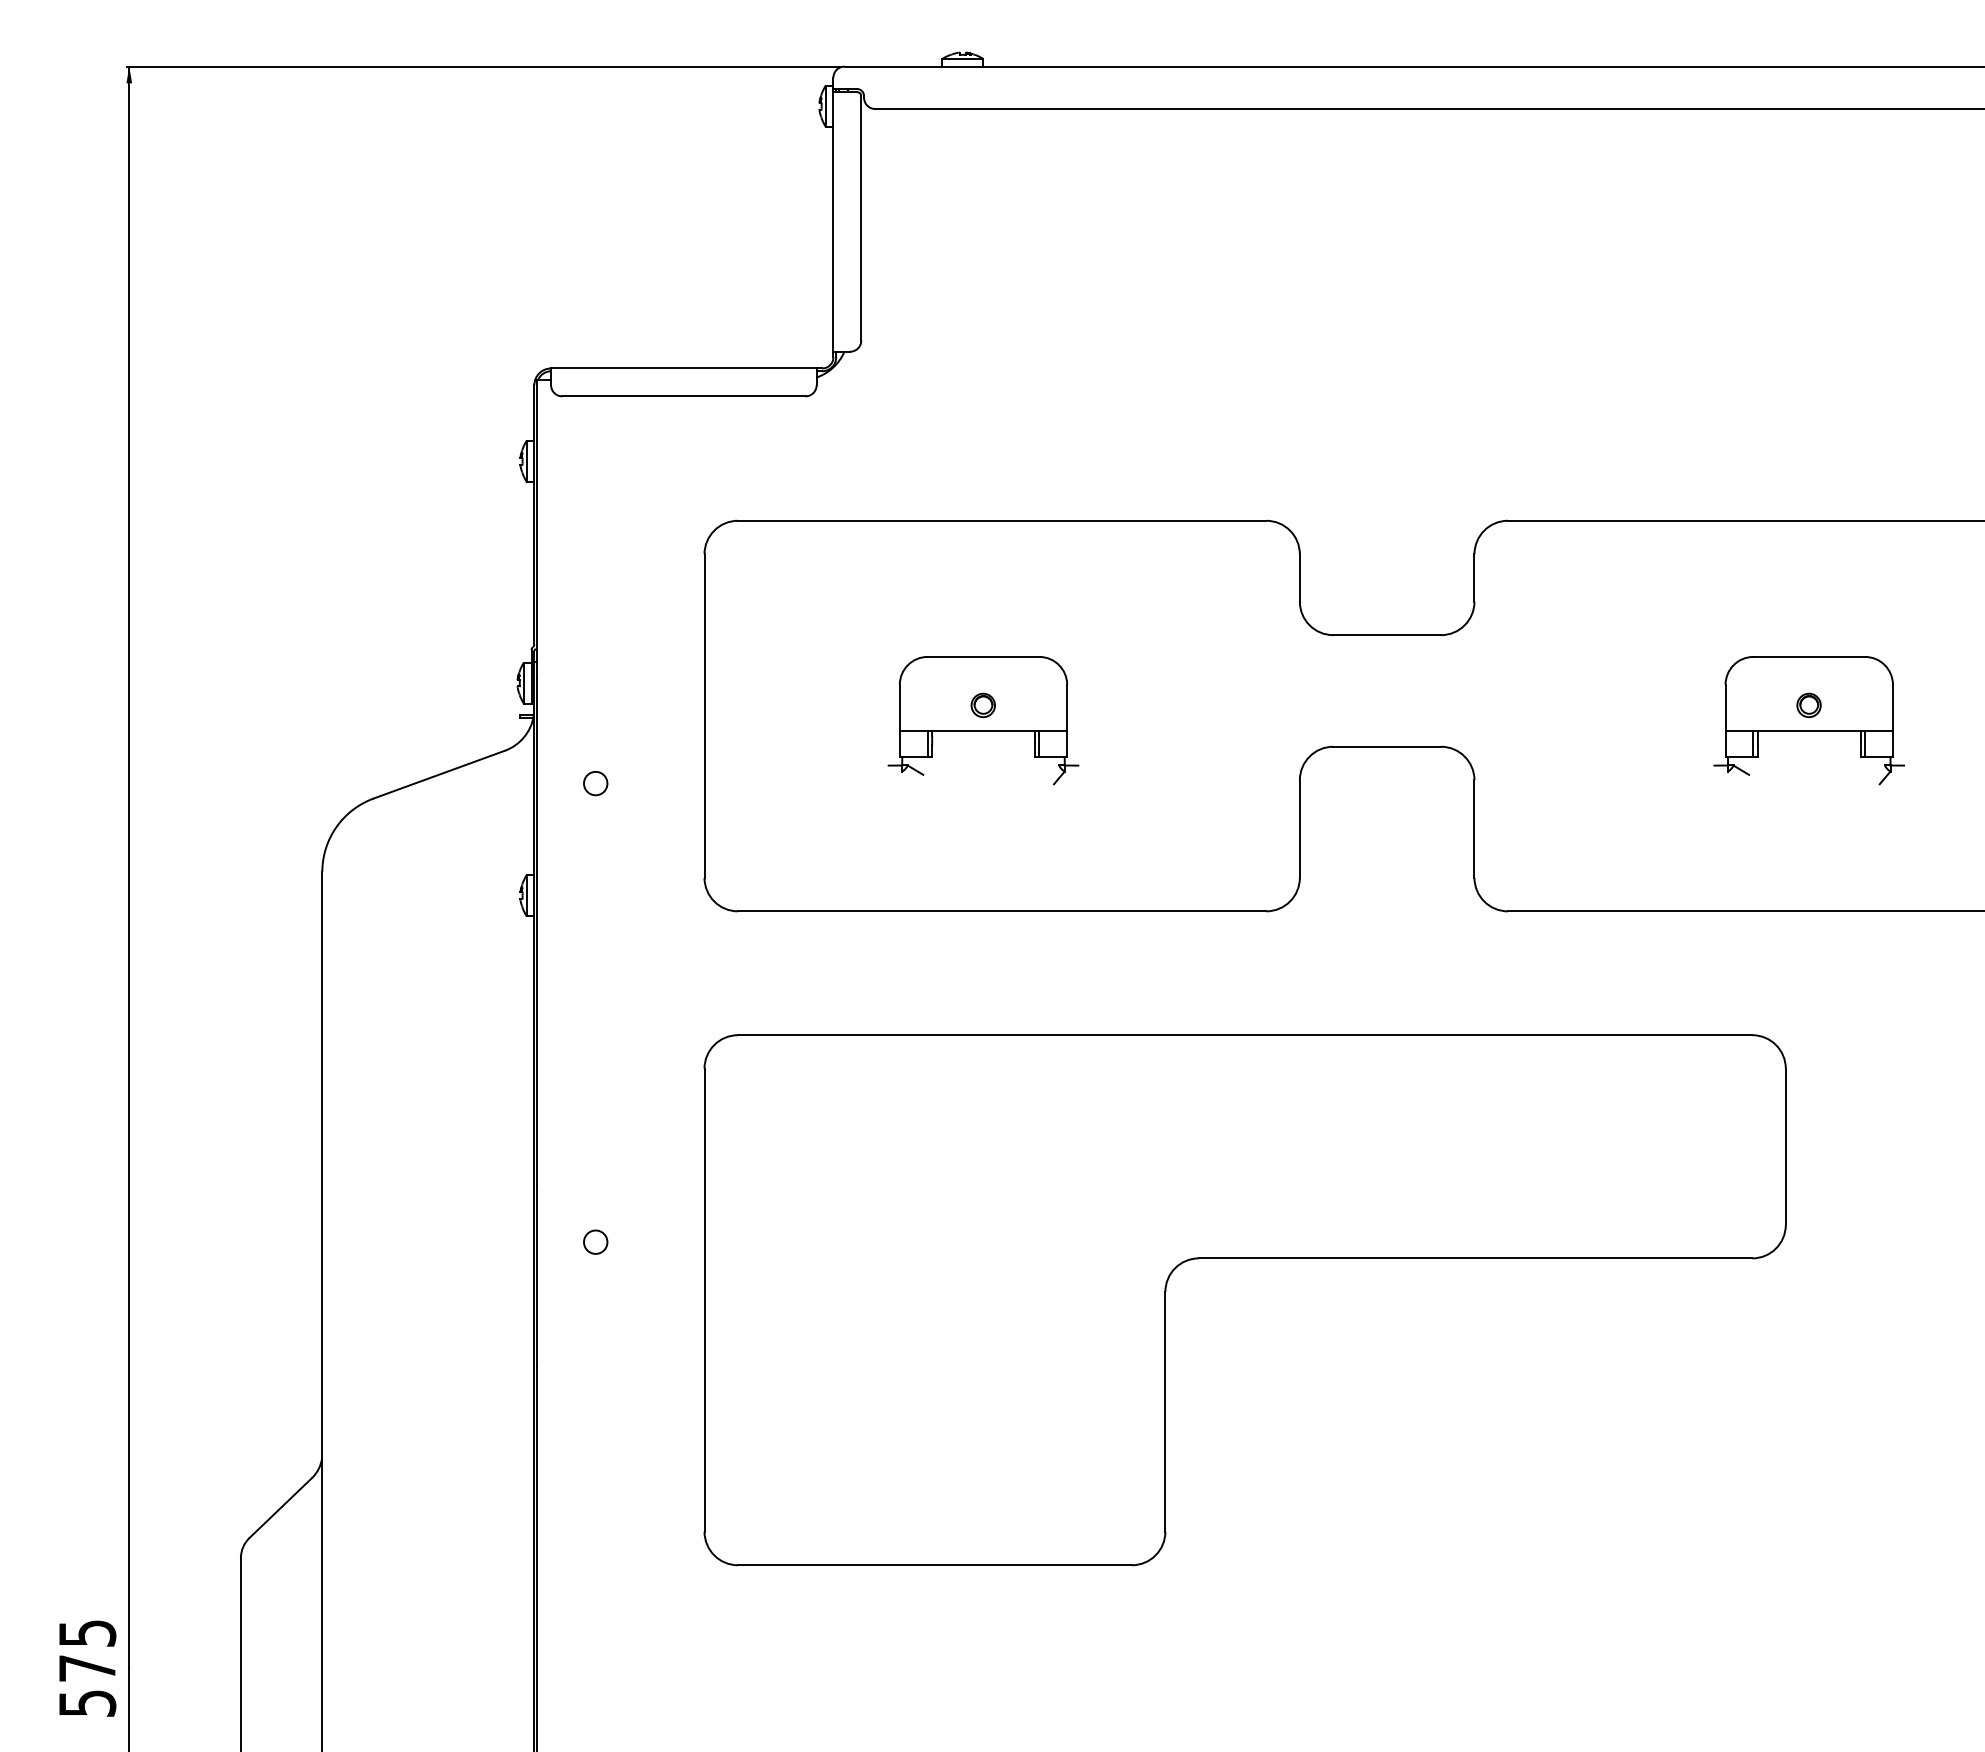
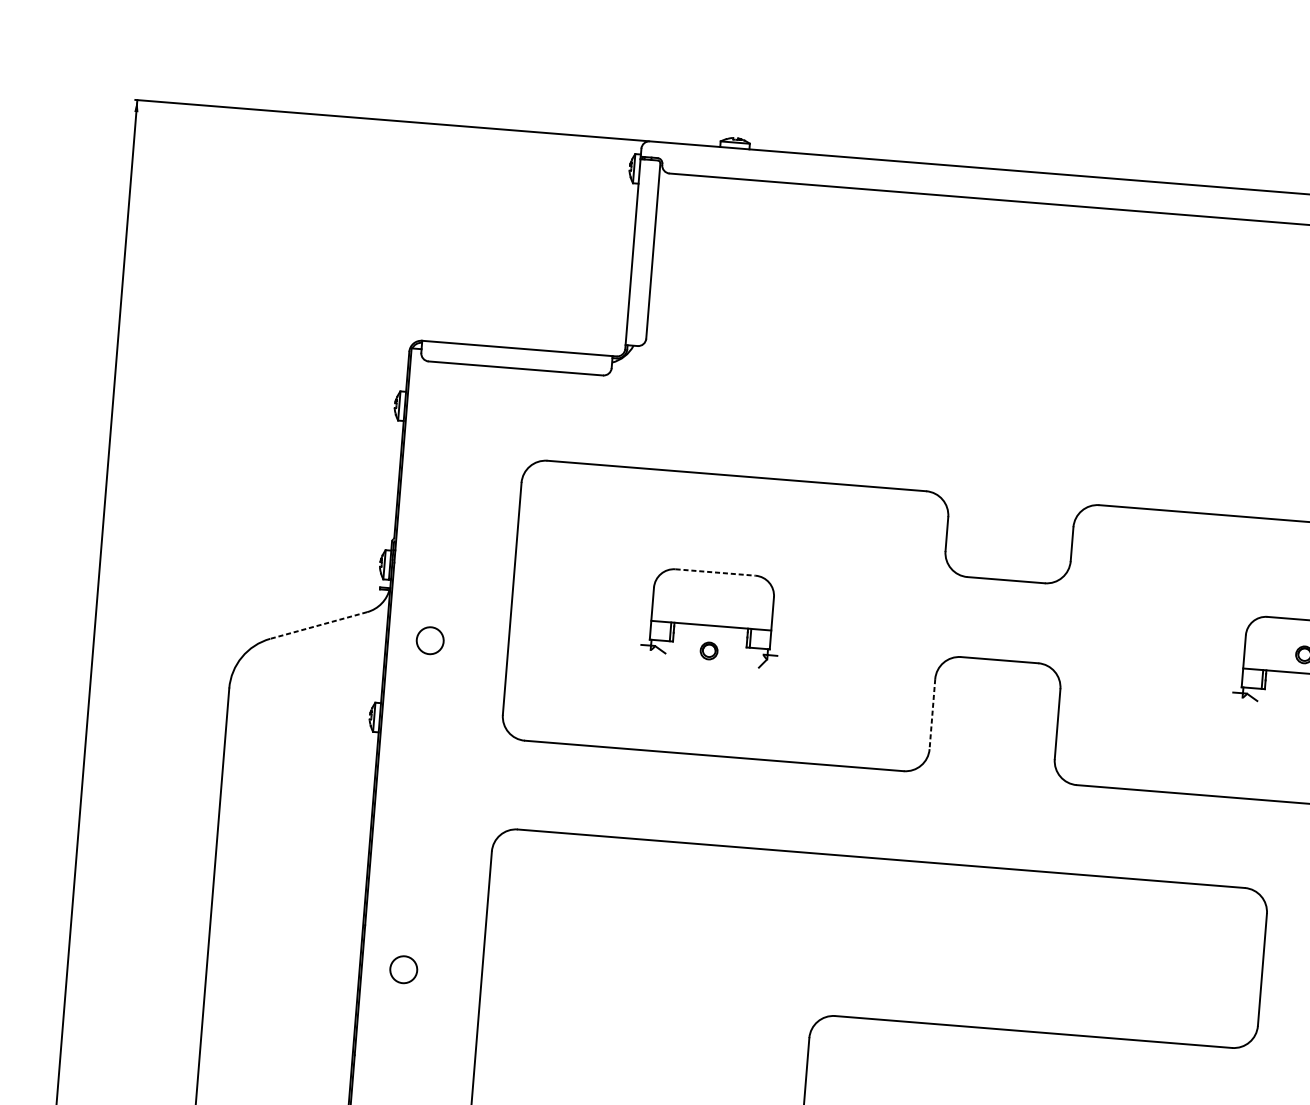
line: (983, 656) -> (715, 572), solid -> dashed
part: (982, 705) -> (708, 650), moved
line: (439, 774) -> (318, 625), solid -> dashed
circle: (595, 783) -> (430, 640), size x1.6
line: (1299, 829) -> (932, 714), solid -> dashed
circle: (595, 1241) -> (403, 969), size x1.6

